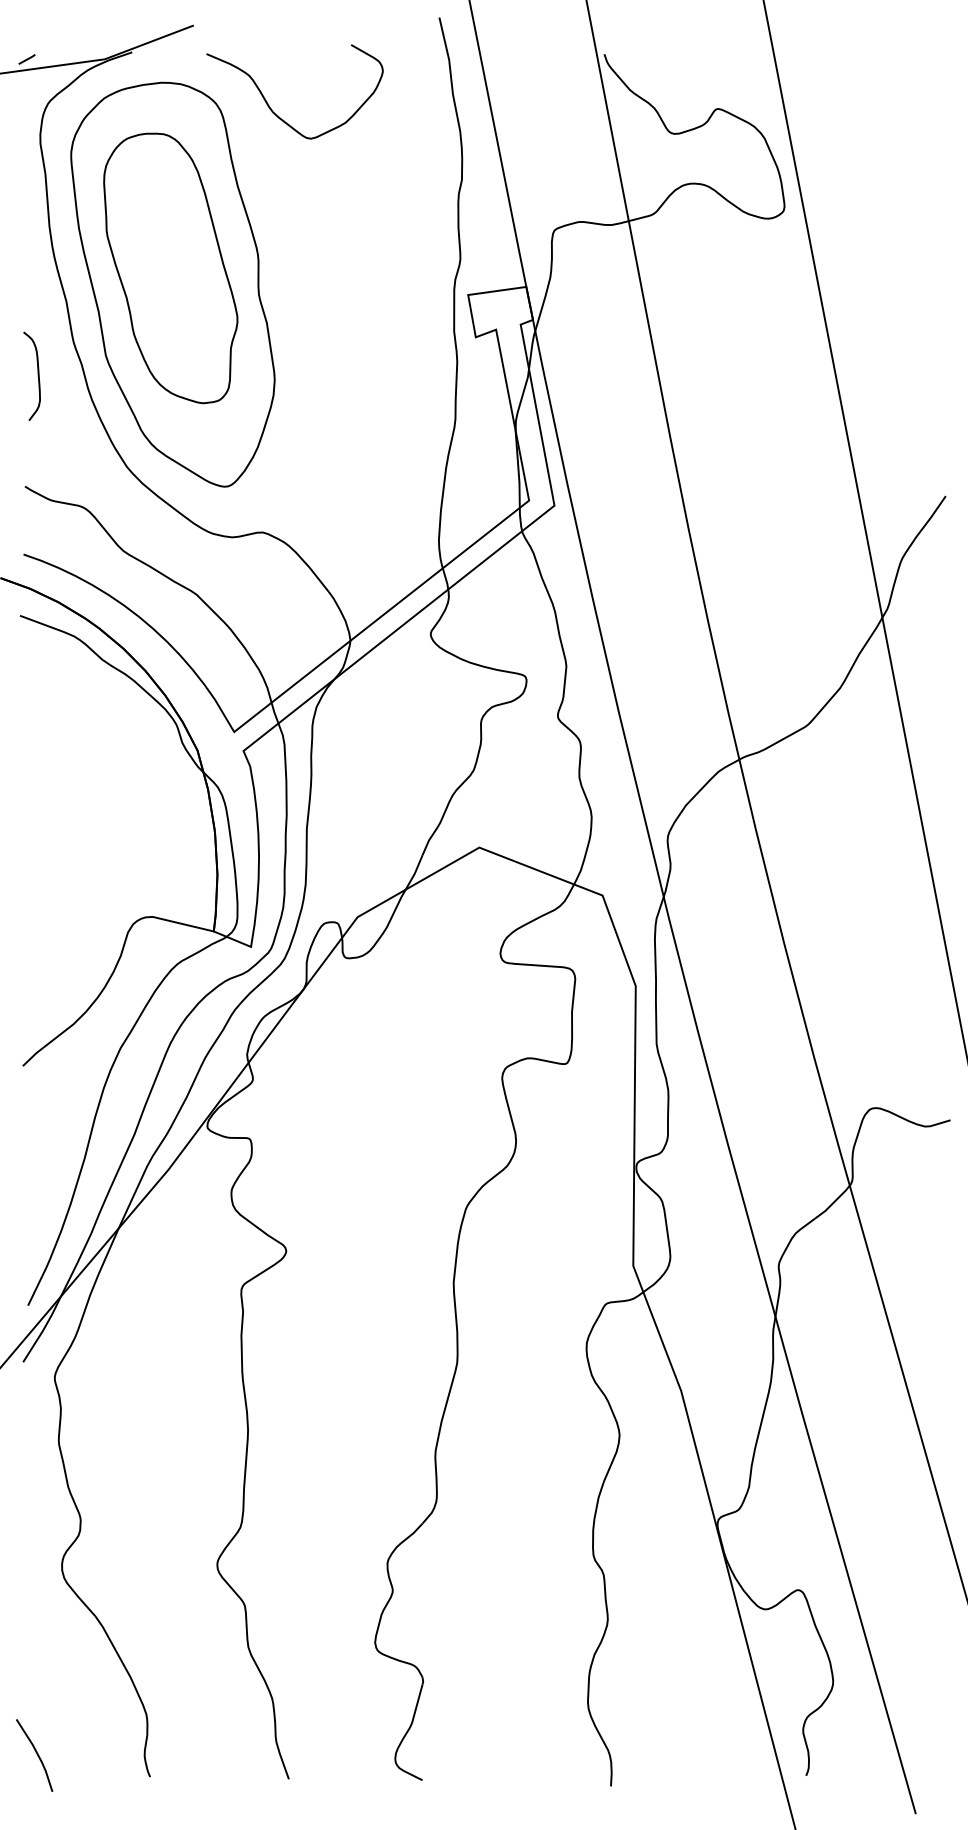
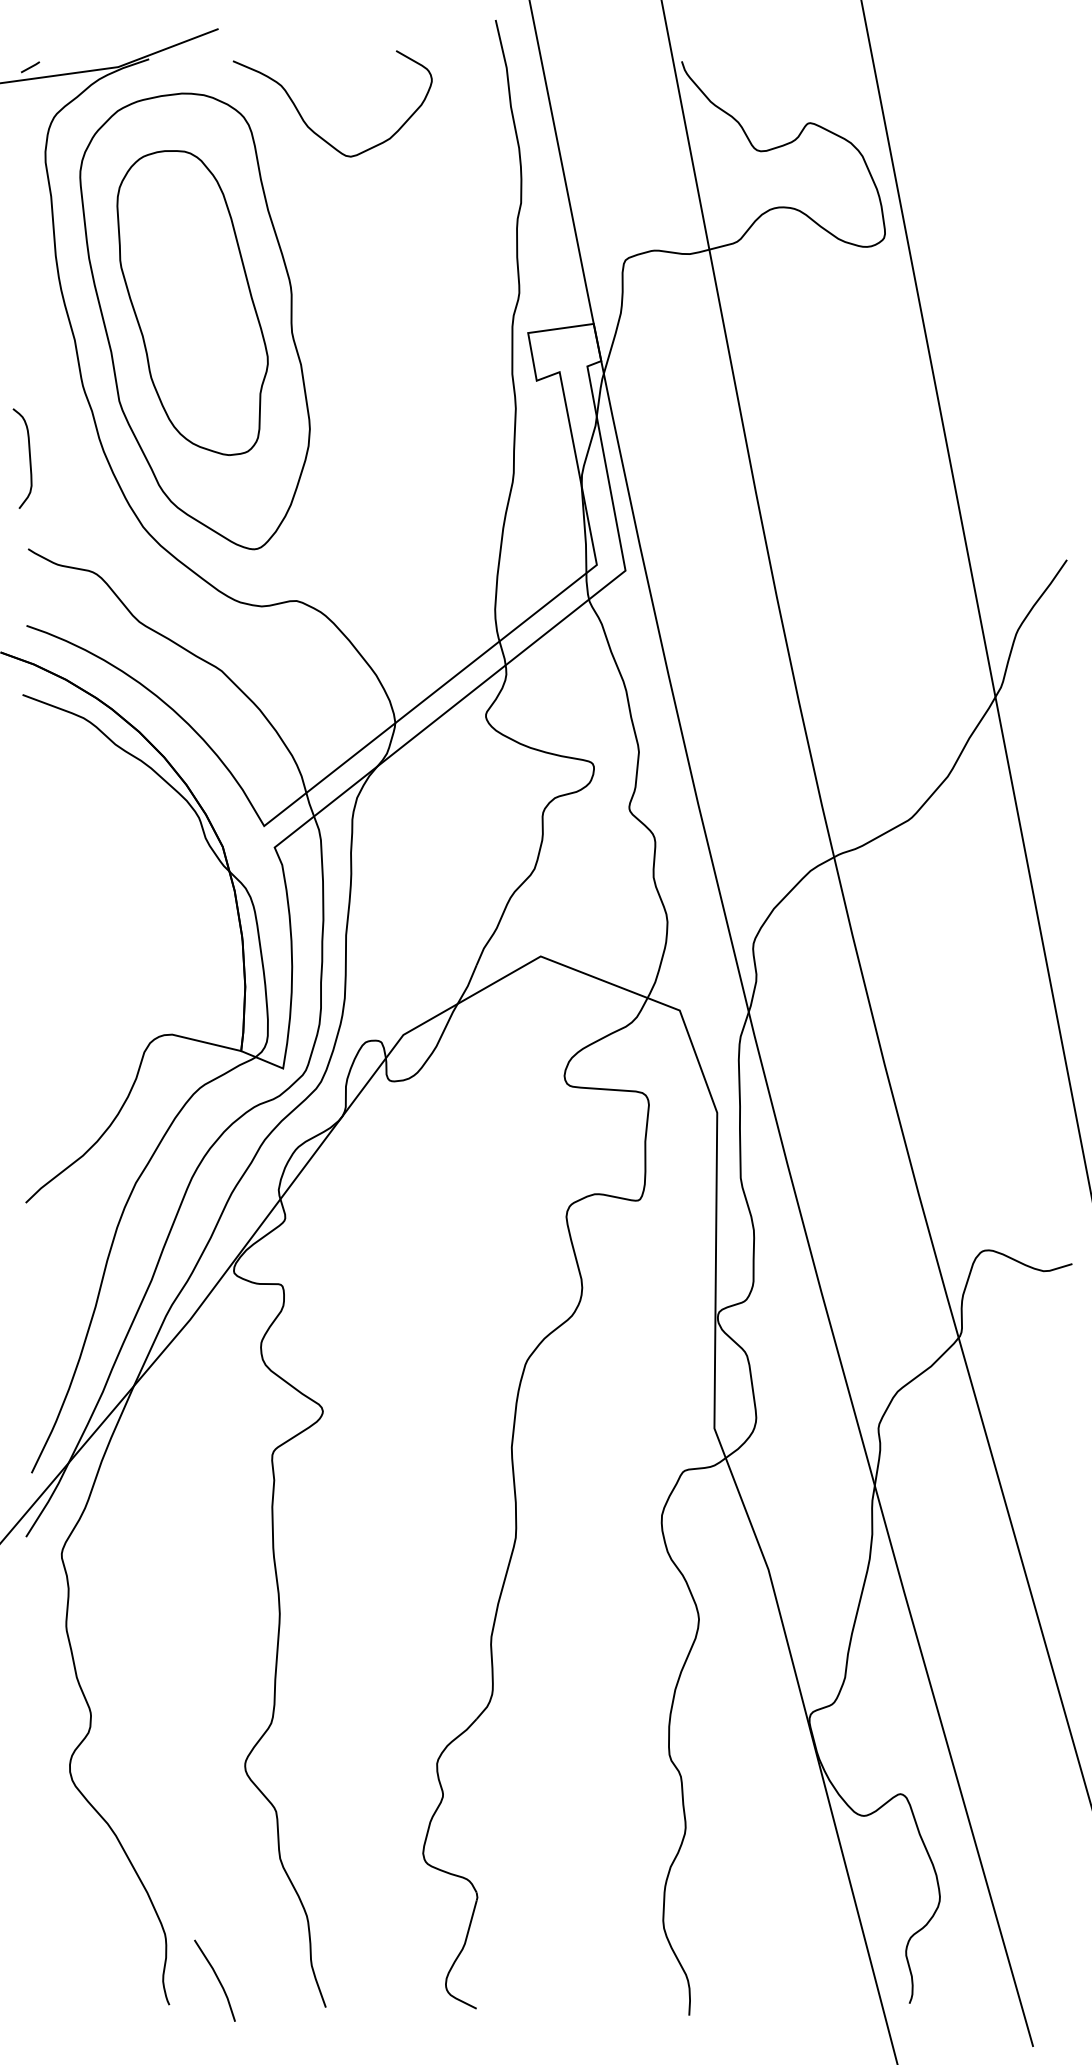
curve: (37, 375) -> (28, 457), moved
line: (36, 1754) -> (217, 1979), moved

